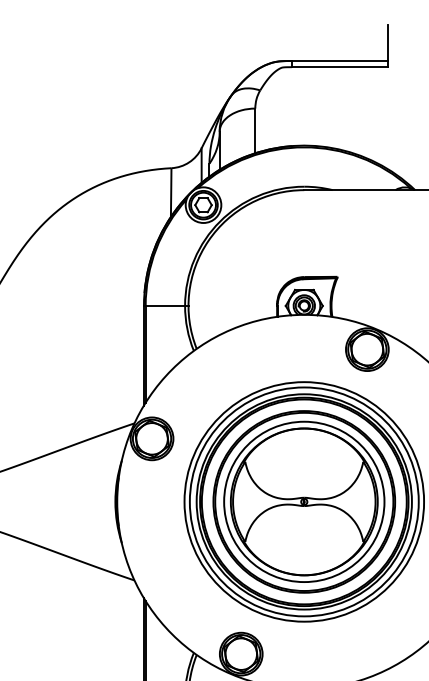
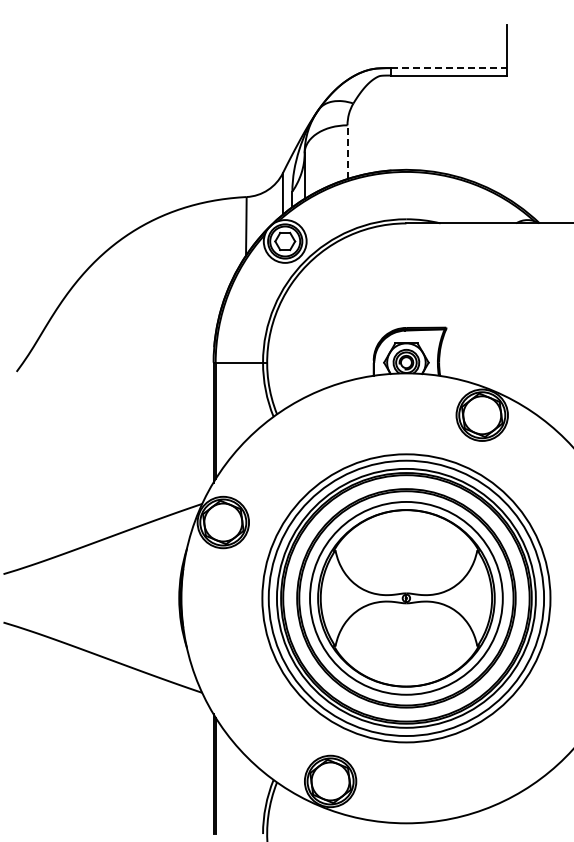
line: (340, 61) -> (449, 68), solid -> dashed
line: (255, 131) -> (347, 152), solid -> dashed

